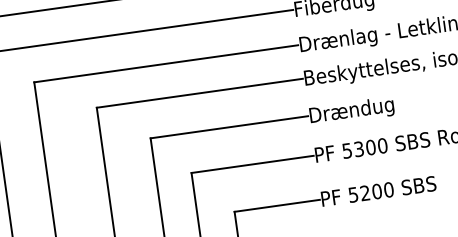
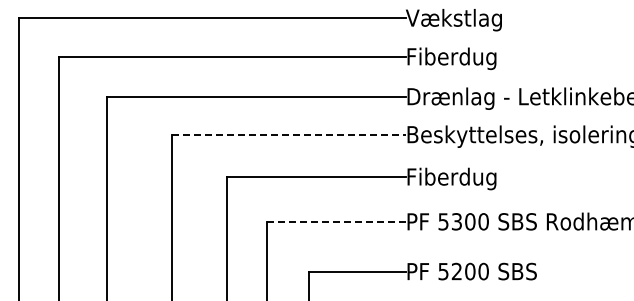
line: (199, 92) -> (288, 134), solid -> dashed
text: (352, 111) -> (455, 178), Drændug -> Fiberdug
line: (252, 164) -> (336, 222), solid -> dashed

